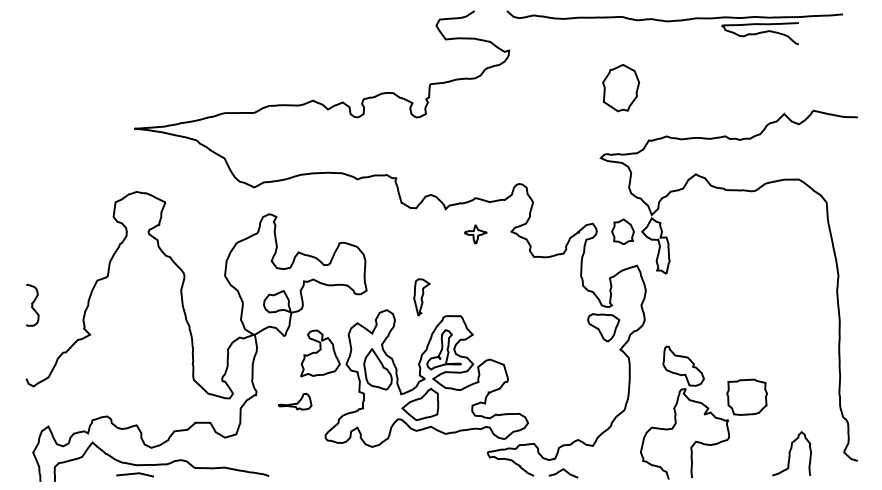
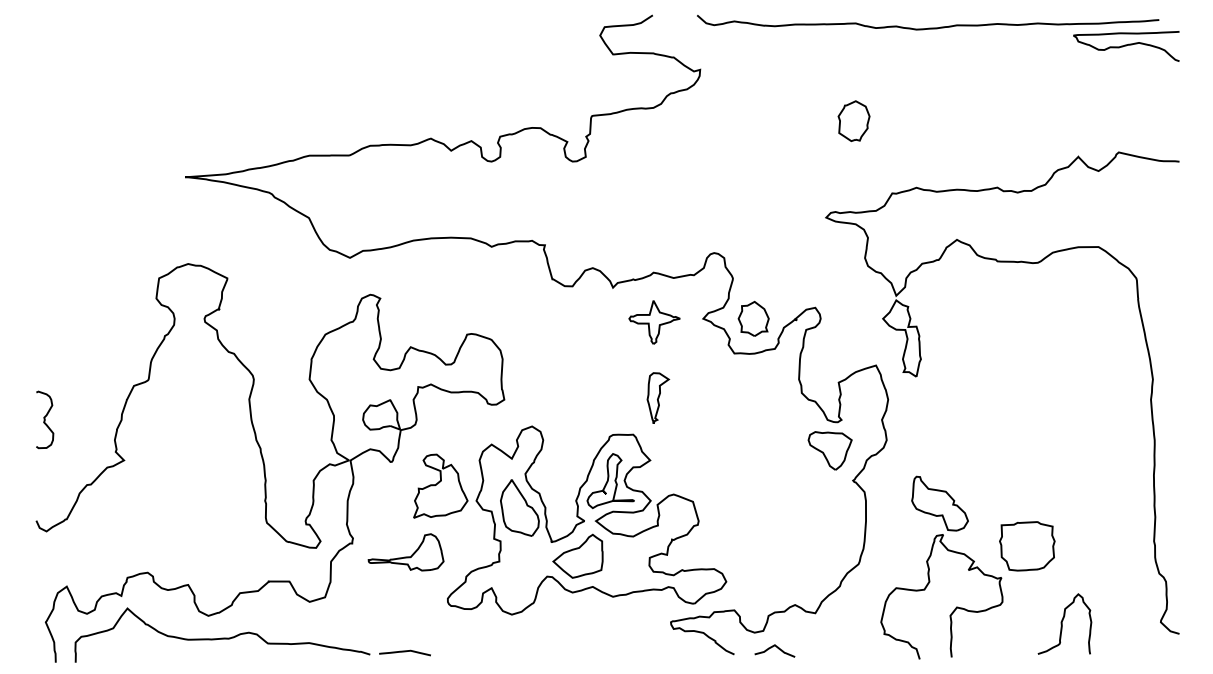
curve: (760, 33) -> (1126, 46), moved
part: (620, 87) -> (853, 120), size x0.62
part: (622, 231) -> (753, 318), moved
part: (475, 234) -> (654, 322), size x1.67
part: (422, 297) -> (658, 397), moved
part: (294, 401) -> (405, 552), size x1.67
curve: (790, 453) -> (1062, 623), moved
curve: (134, 474) -> (404, 652), moved

